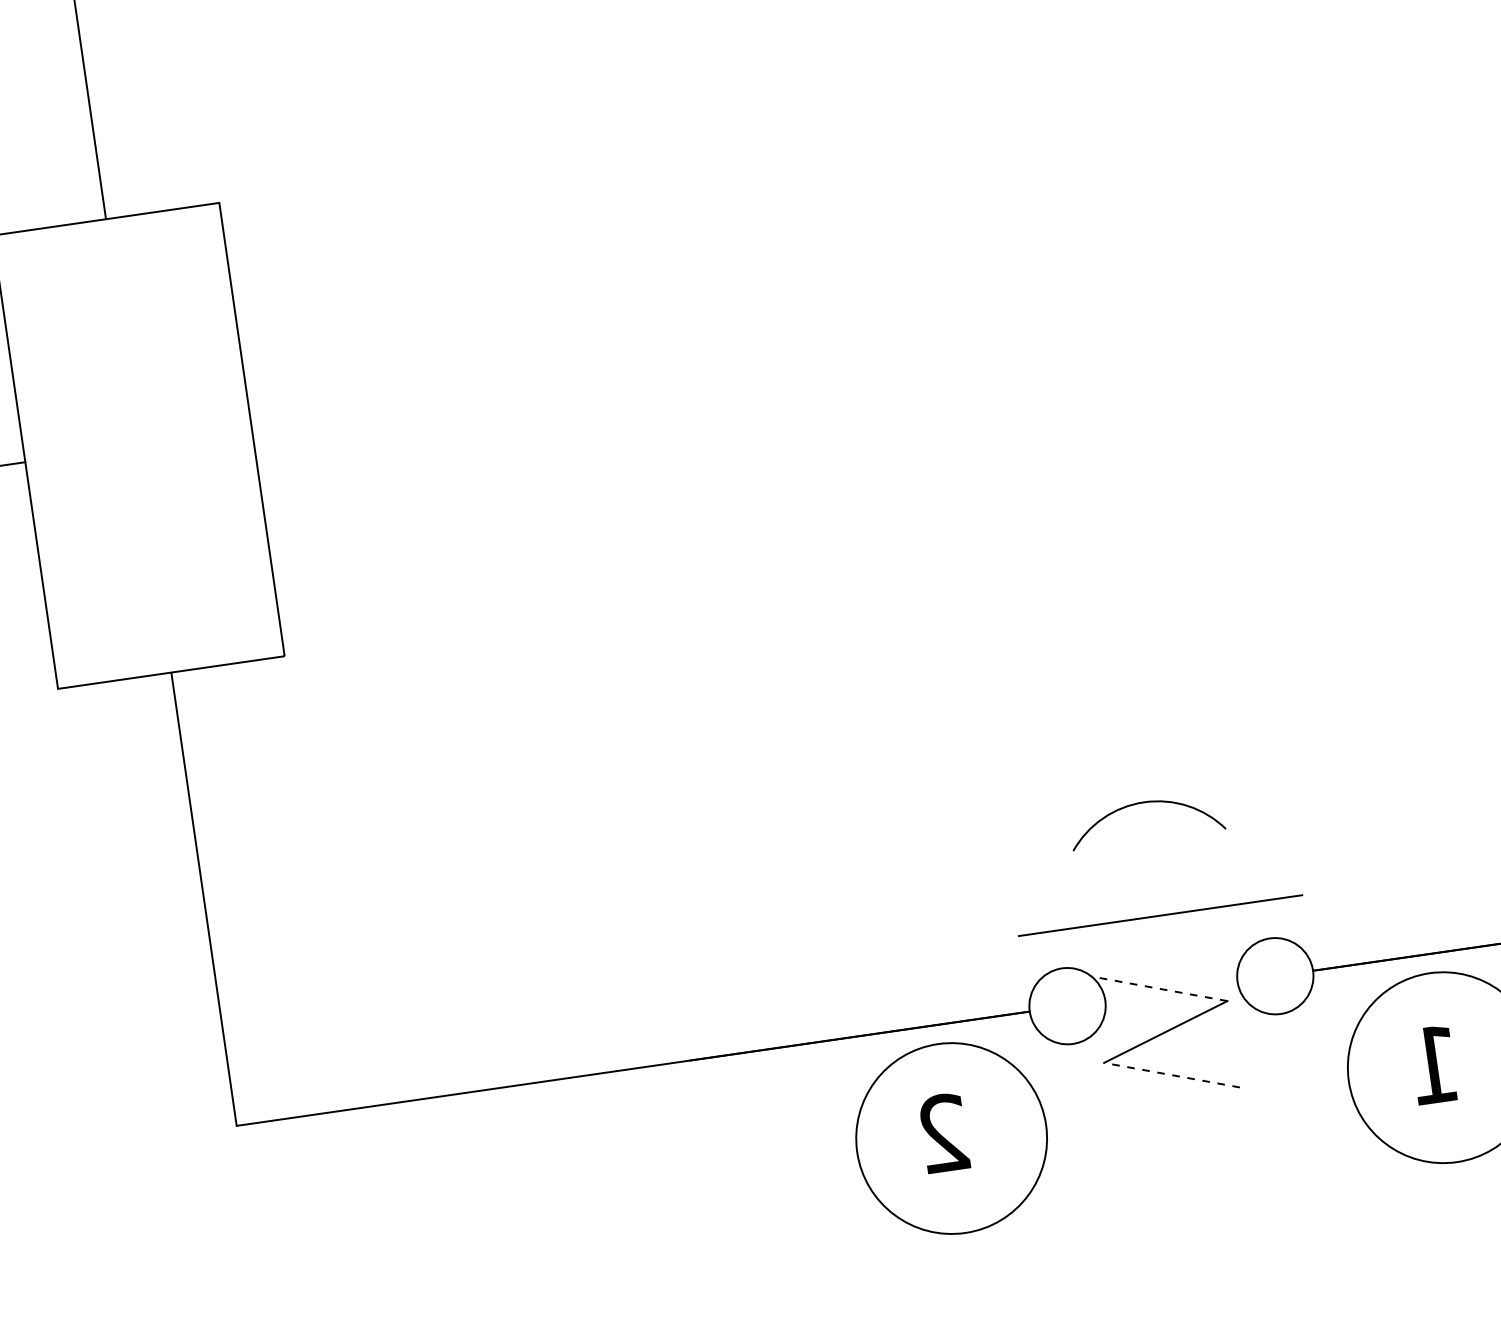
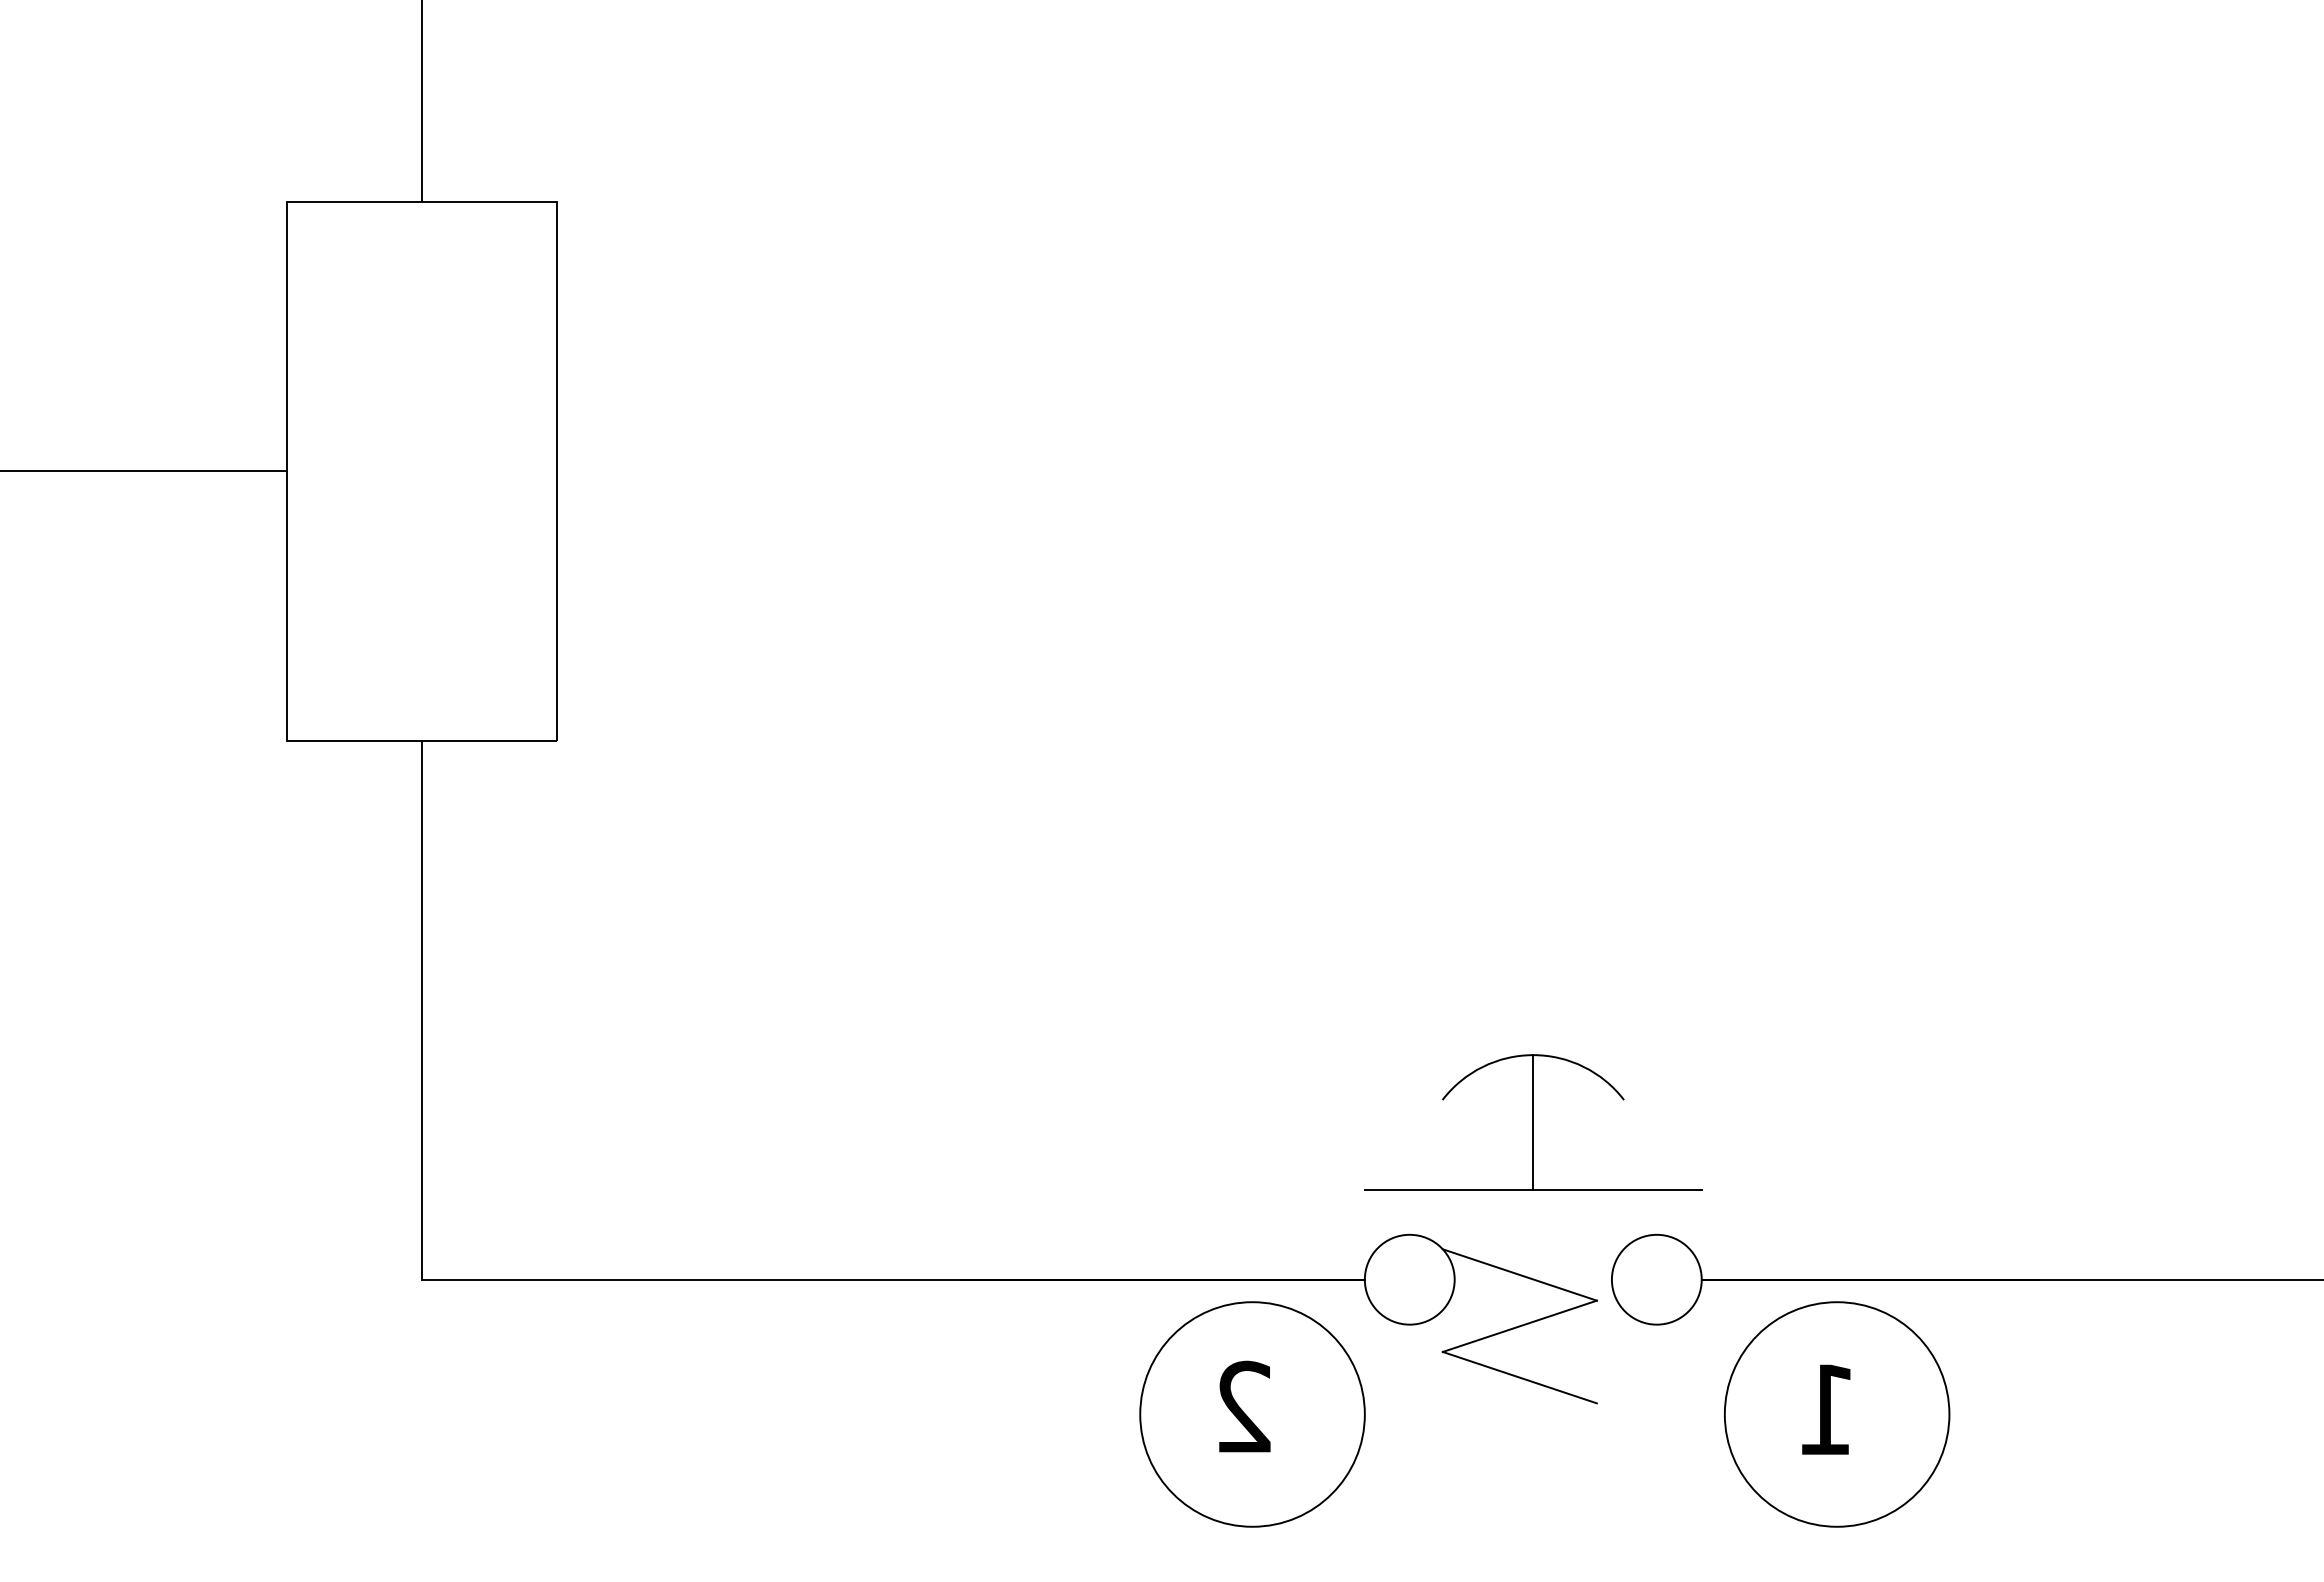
line: (1152, 858) -> (1533, 1122), added
line: (1159, 988) -> (1519, 1274), dashed -> solid
line: (1171, 1075) -> (1519, 1377), dashed -> solid

